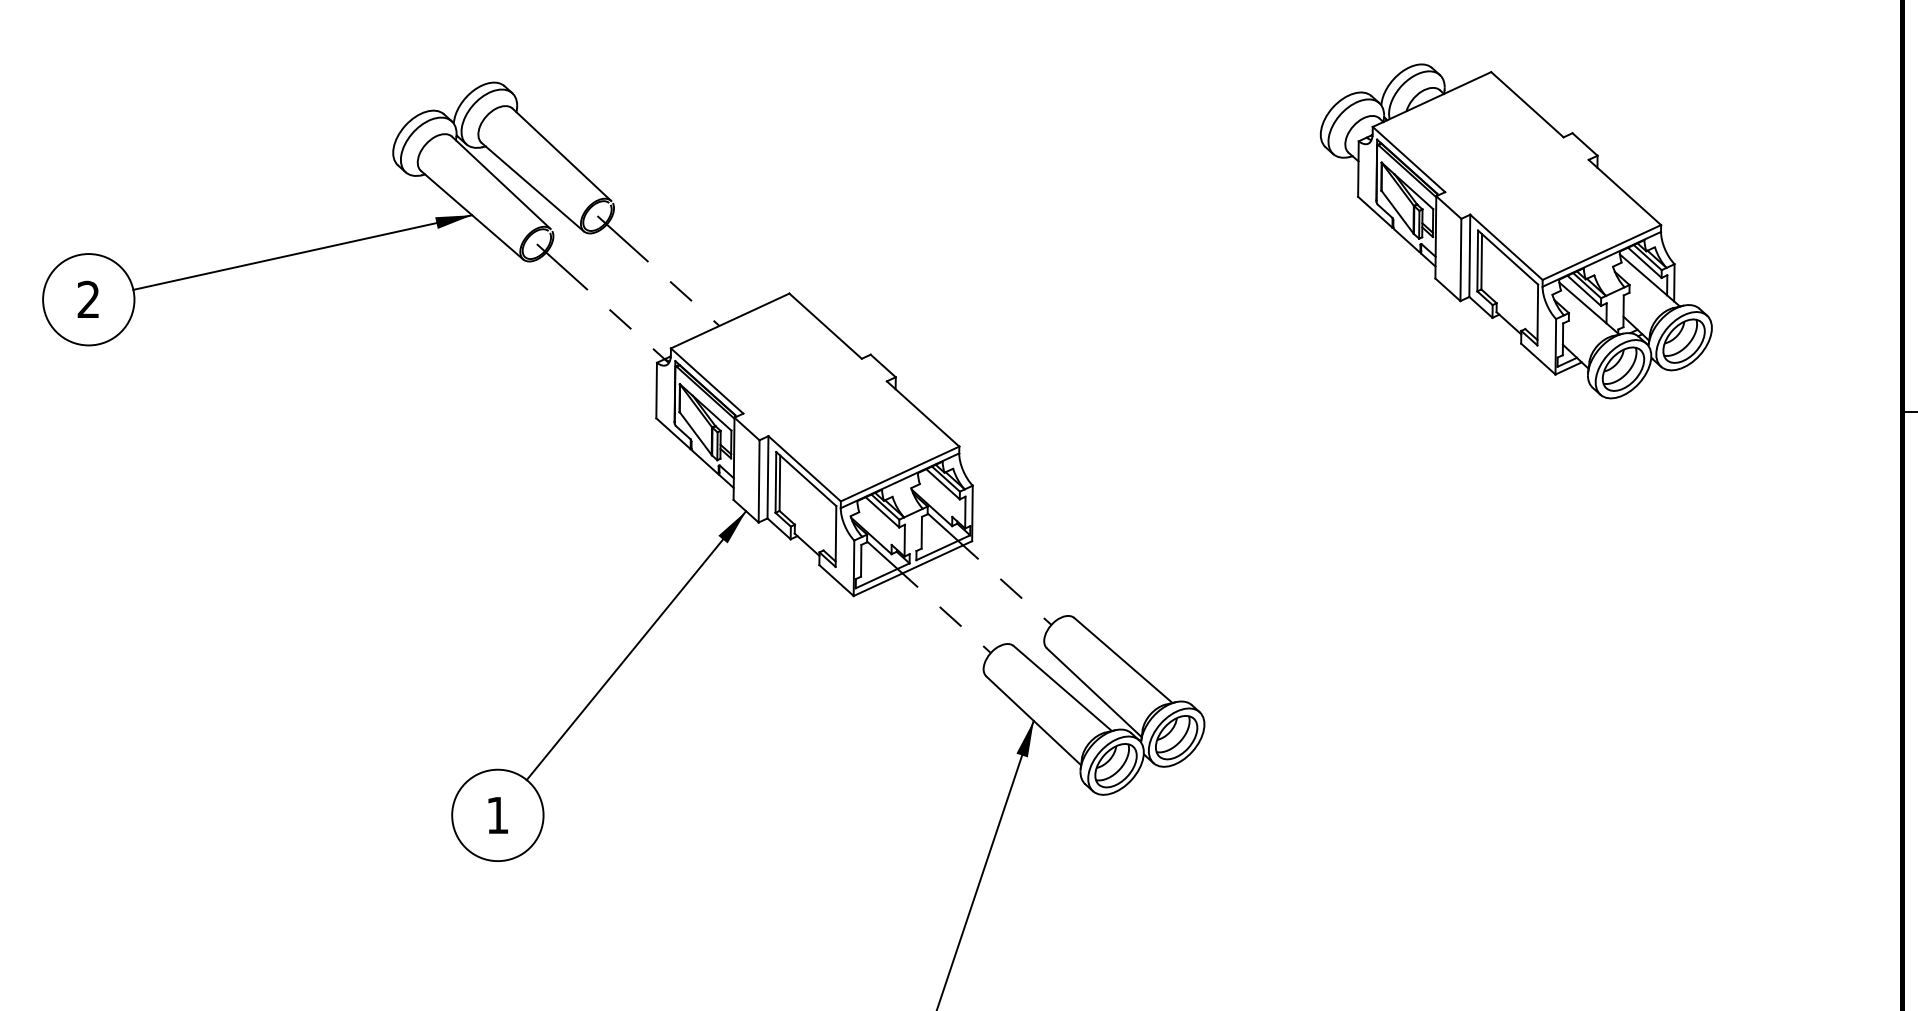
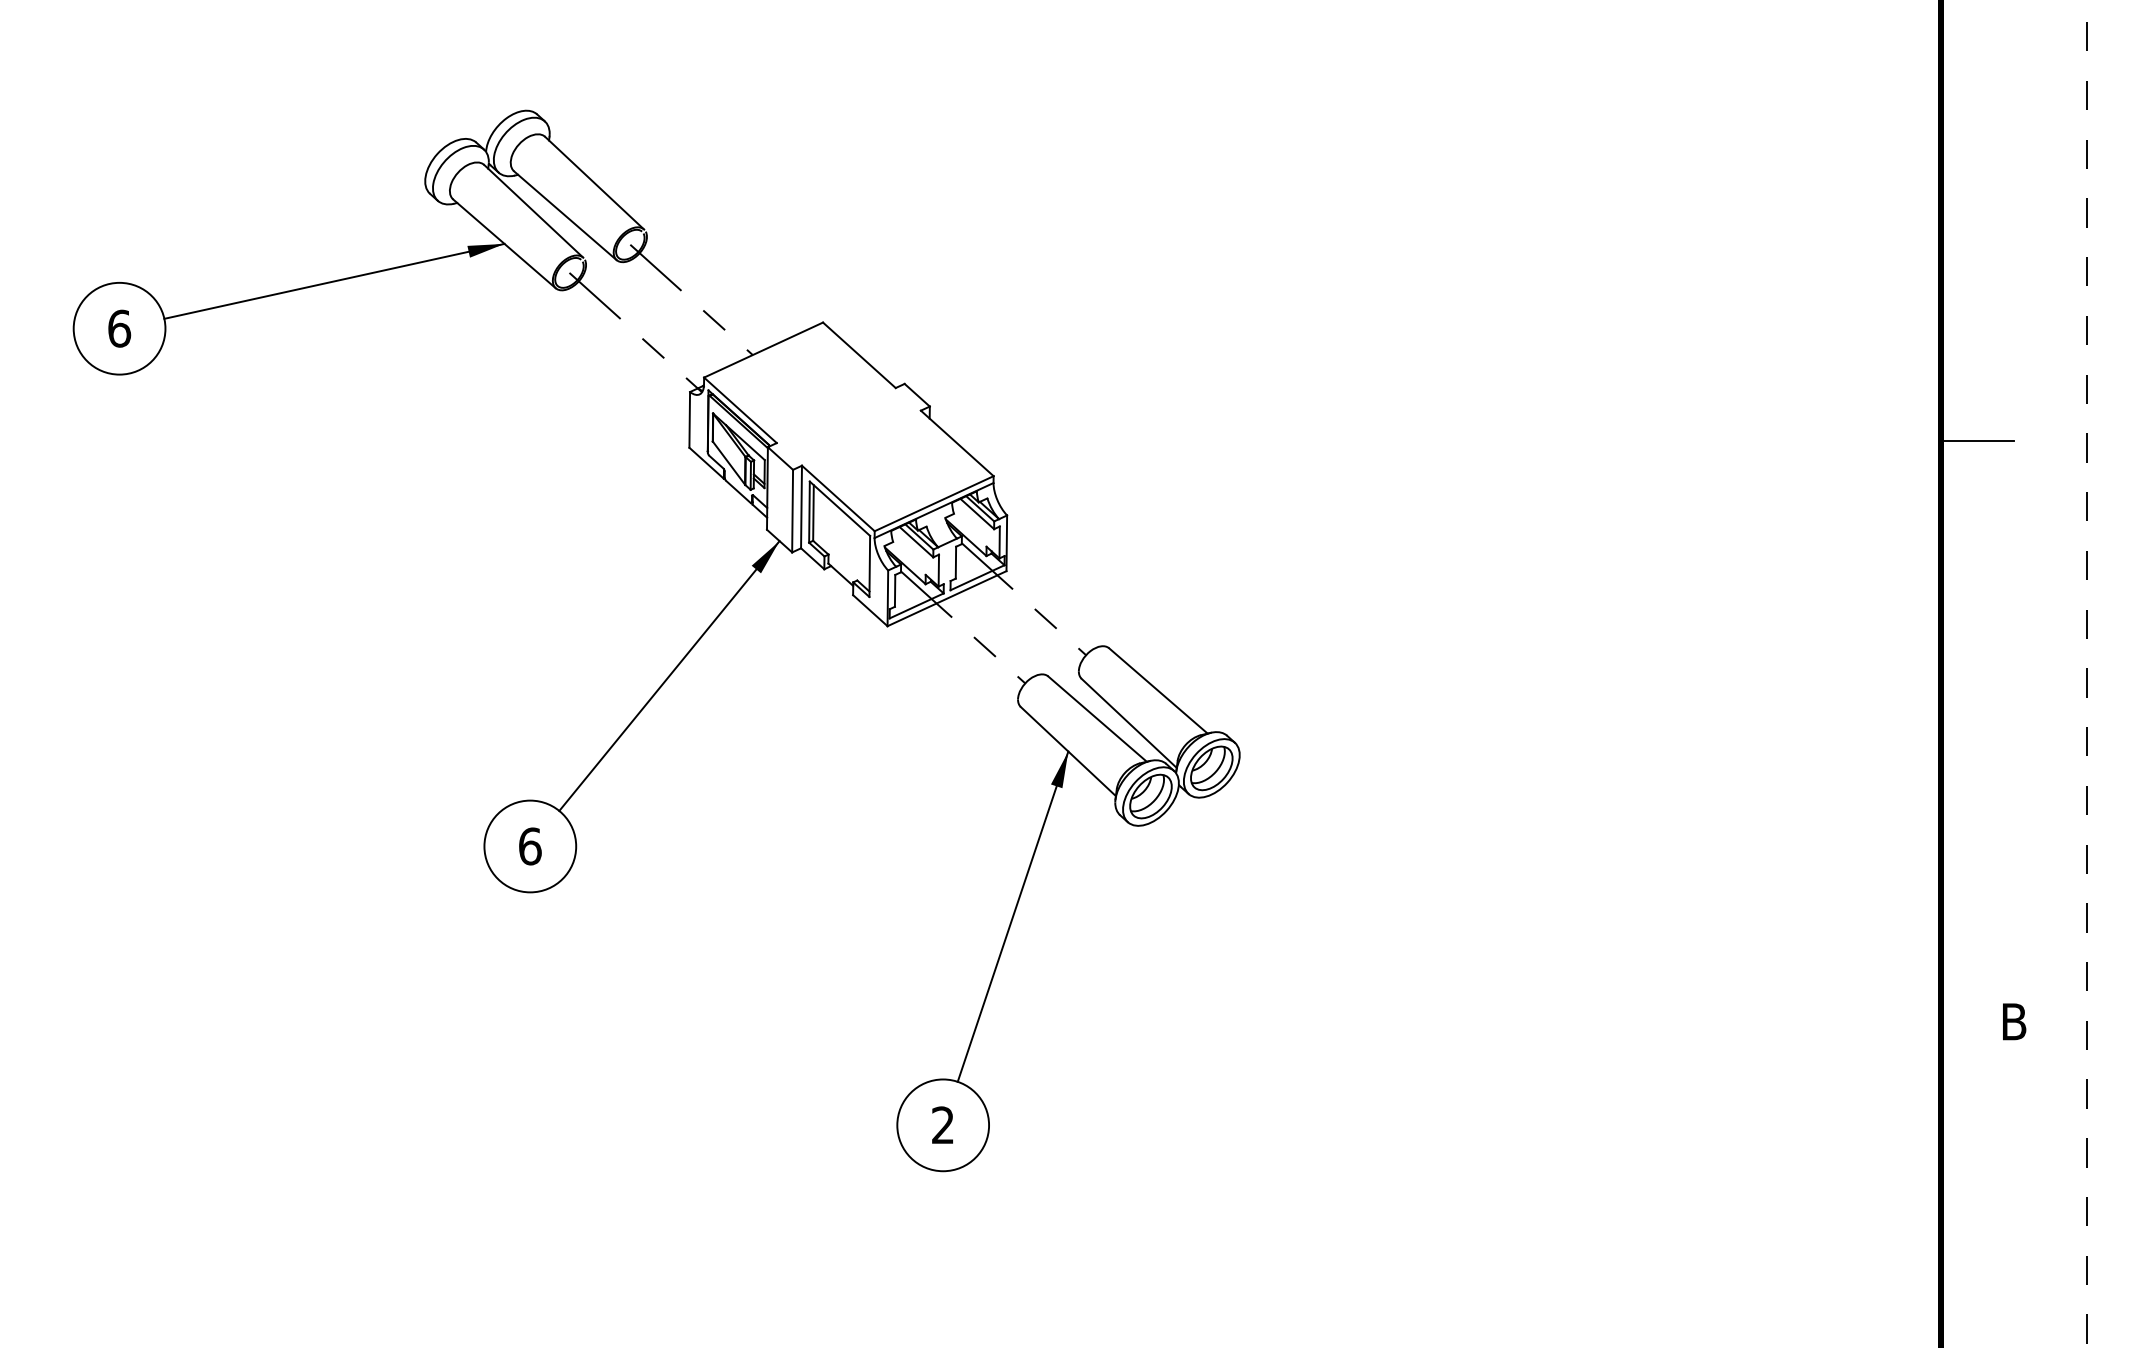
part: (1515, 230) -> (1552, 259), removed
text: (88, 299) -> (119, 328), 2 -> 6
text: (498, 815) -> (530, 846), 1 -> 6

